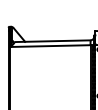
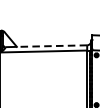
line: (57, 41) -> (51, 46), solid -> dashed

